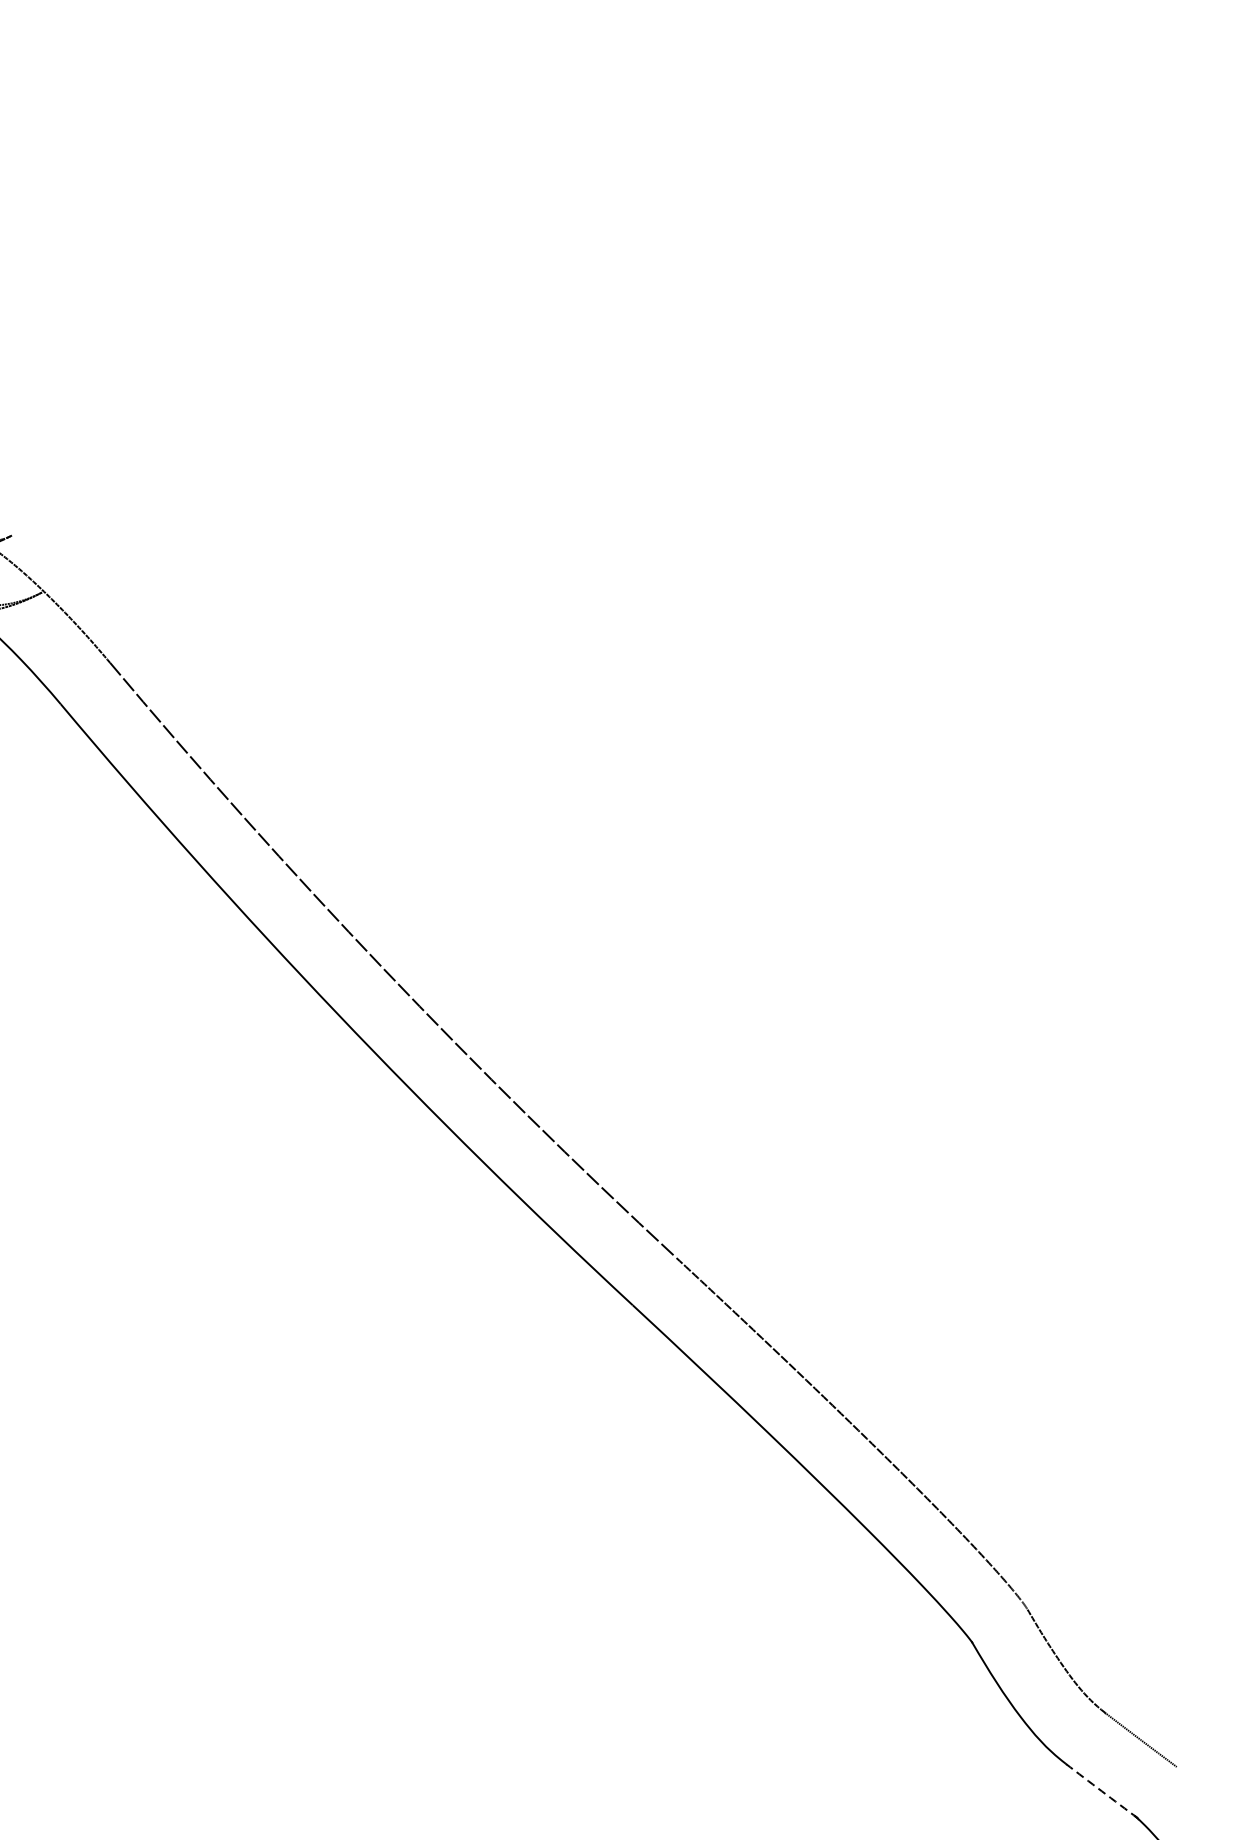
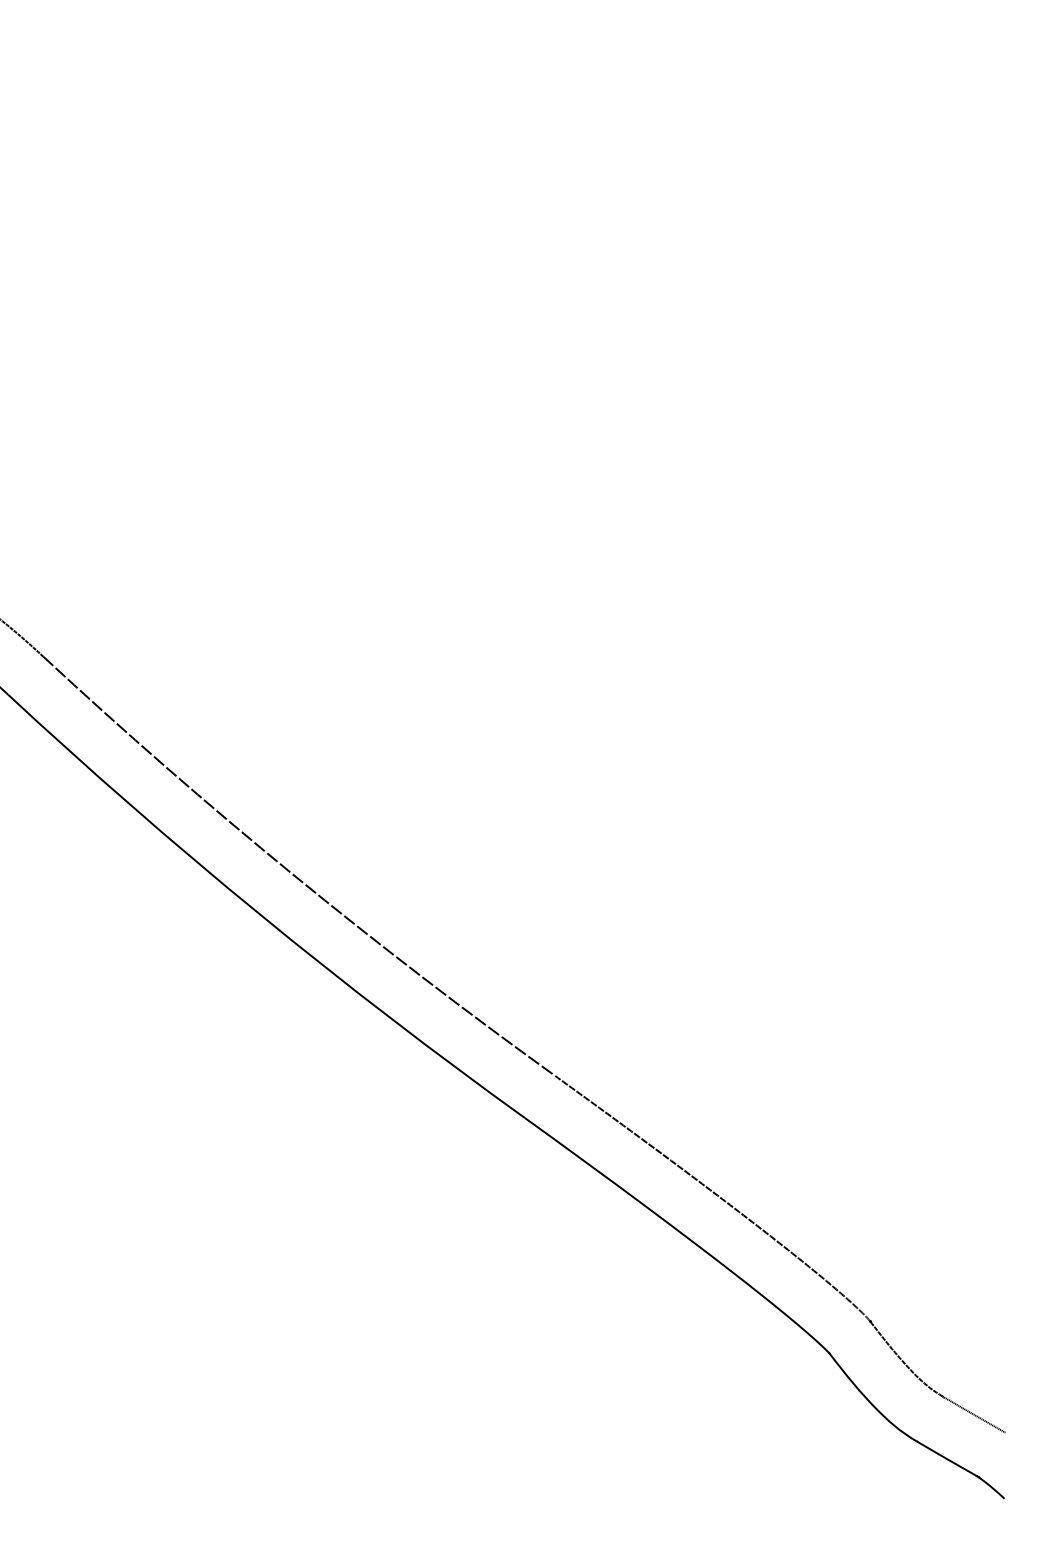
arc: (1102, 1791) -> (948, 1459), dashed -> solid

